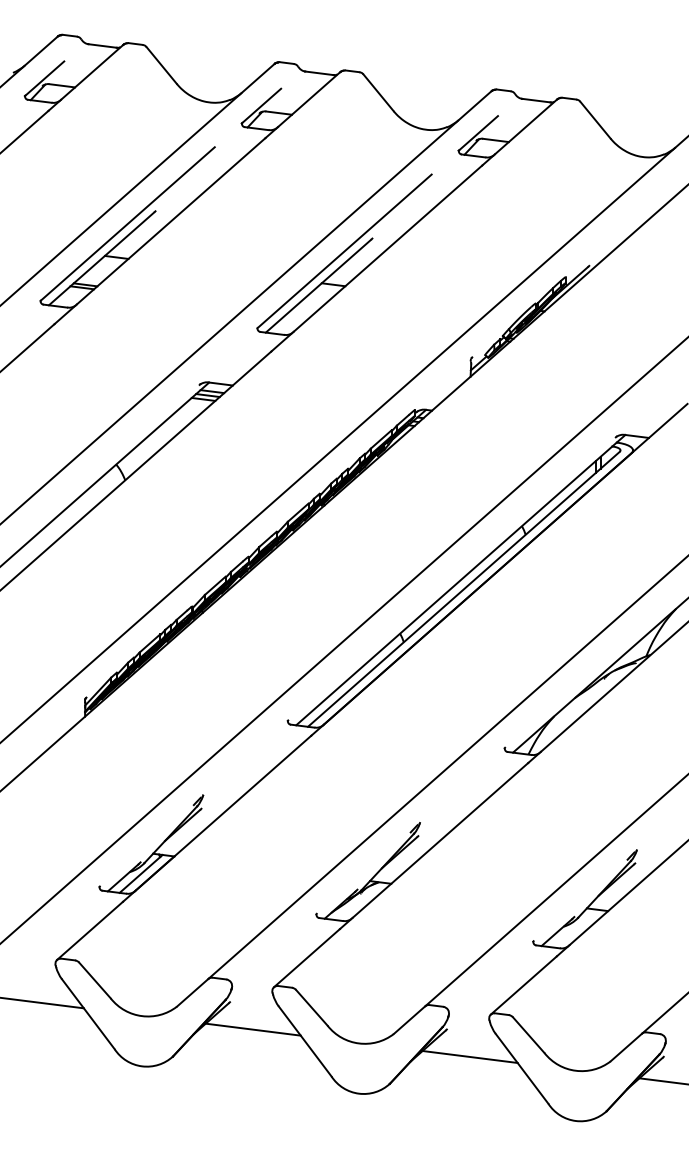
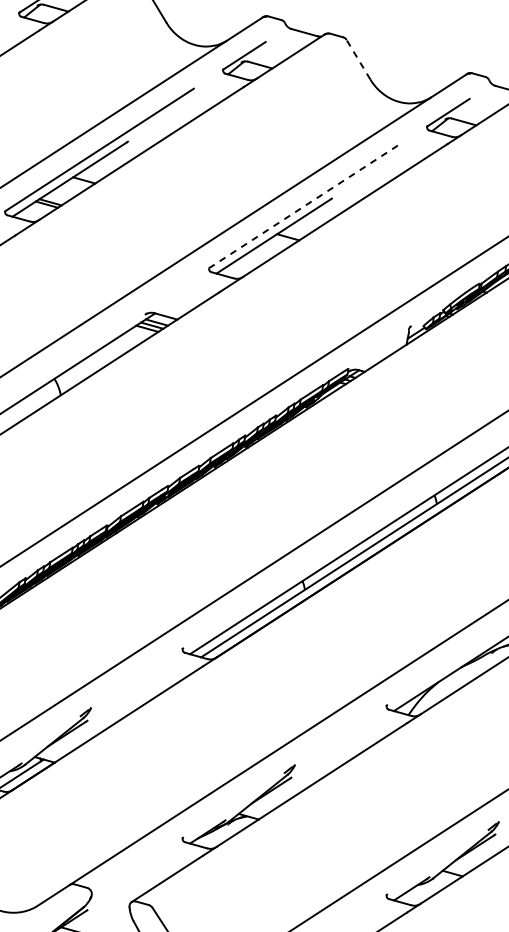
line: (378, 92) -> (358, 59), solid -> dashed
line: (344, 251) -> (303, 206), solid -> dashed

